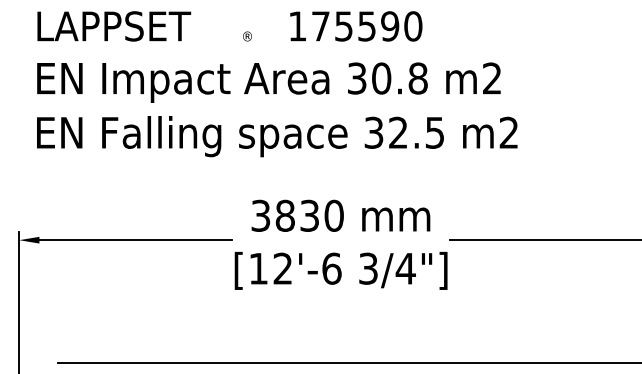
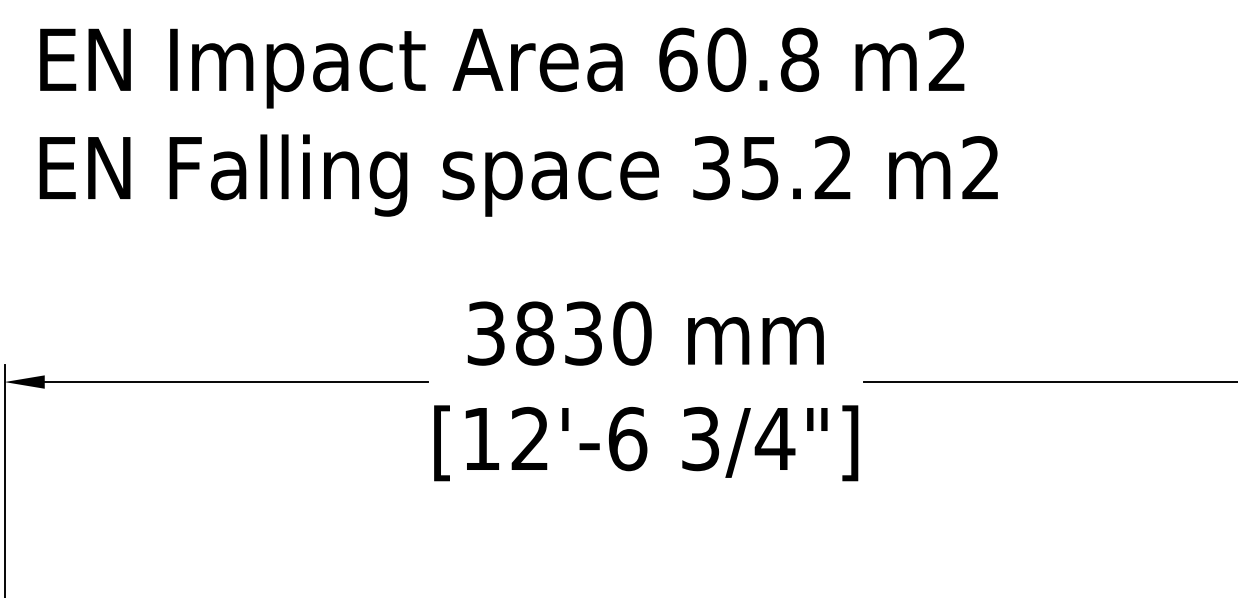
text: (356, 78) -> (676, 59), 30.8 -> 60.8
text: (416, 132) -> (796, 167), 32.5 -> 35.2

